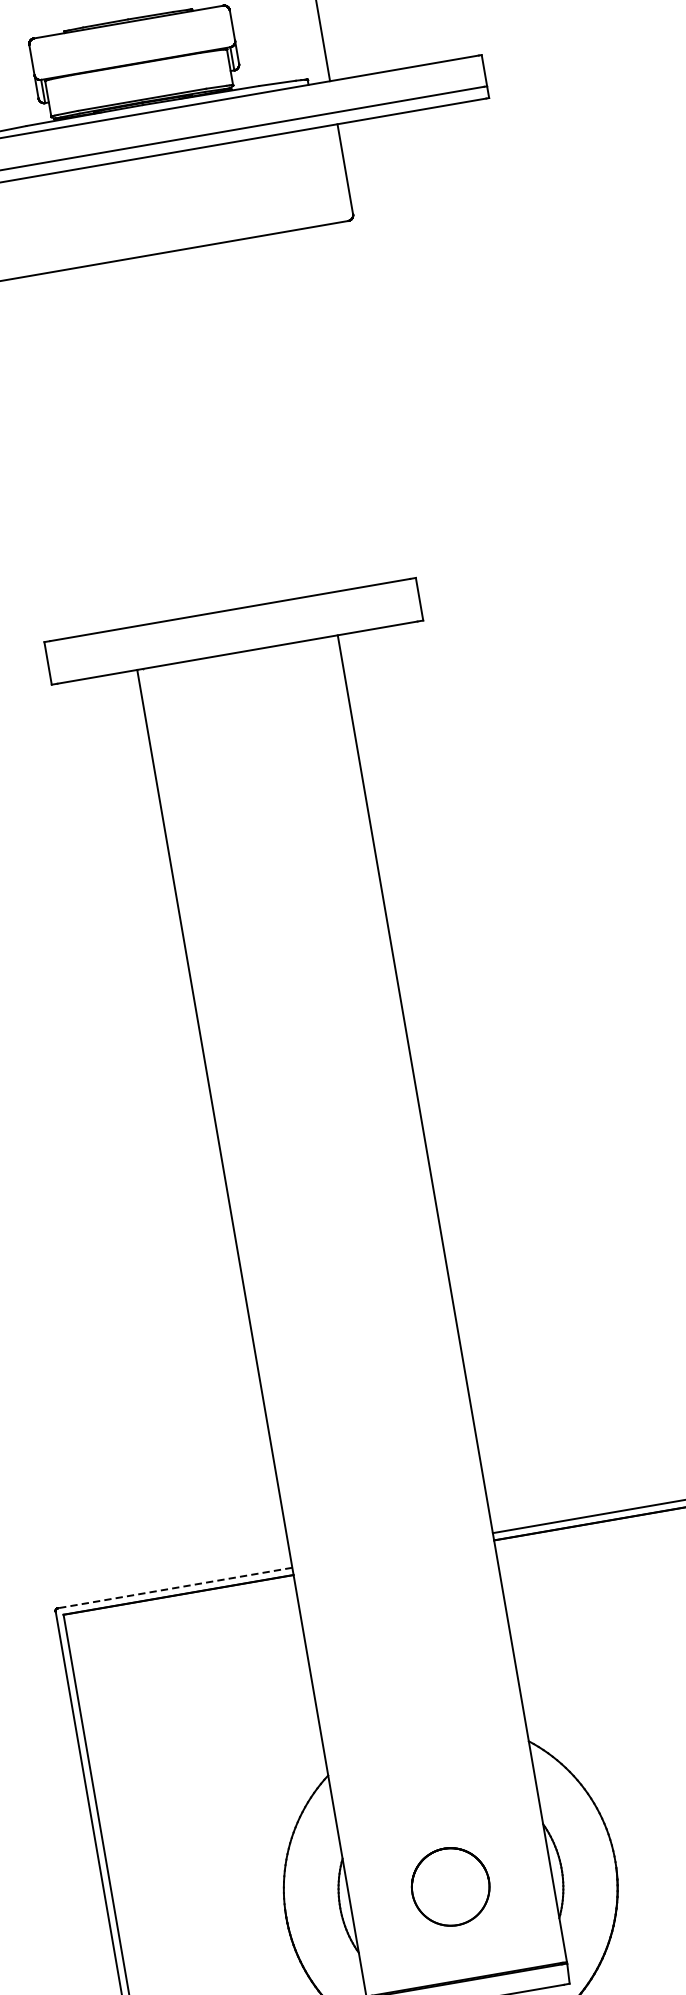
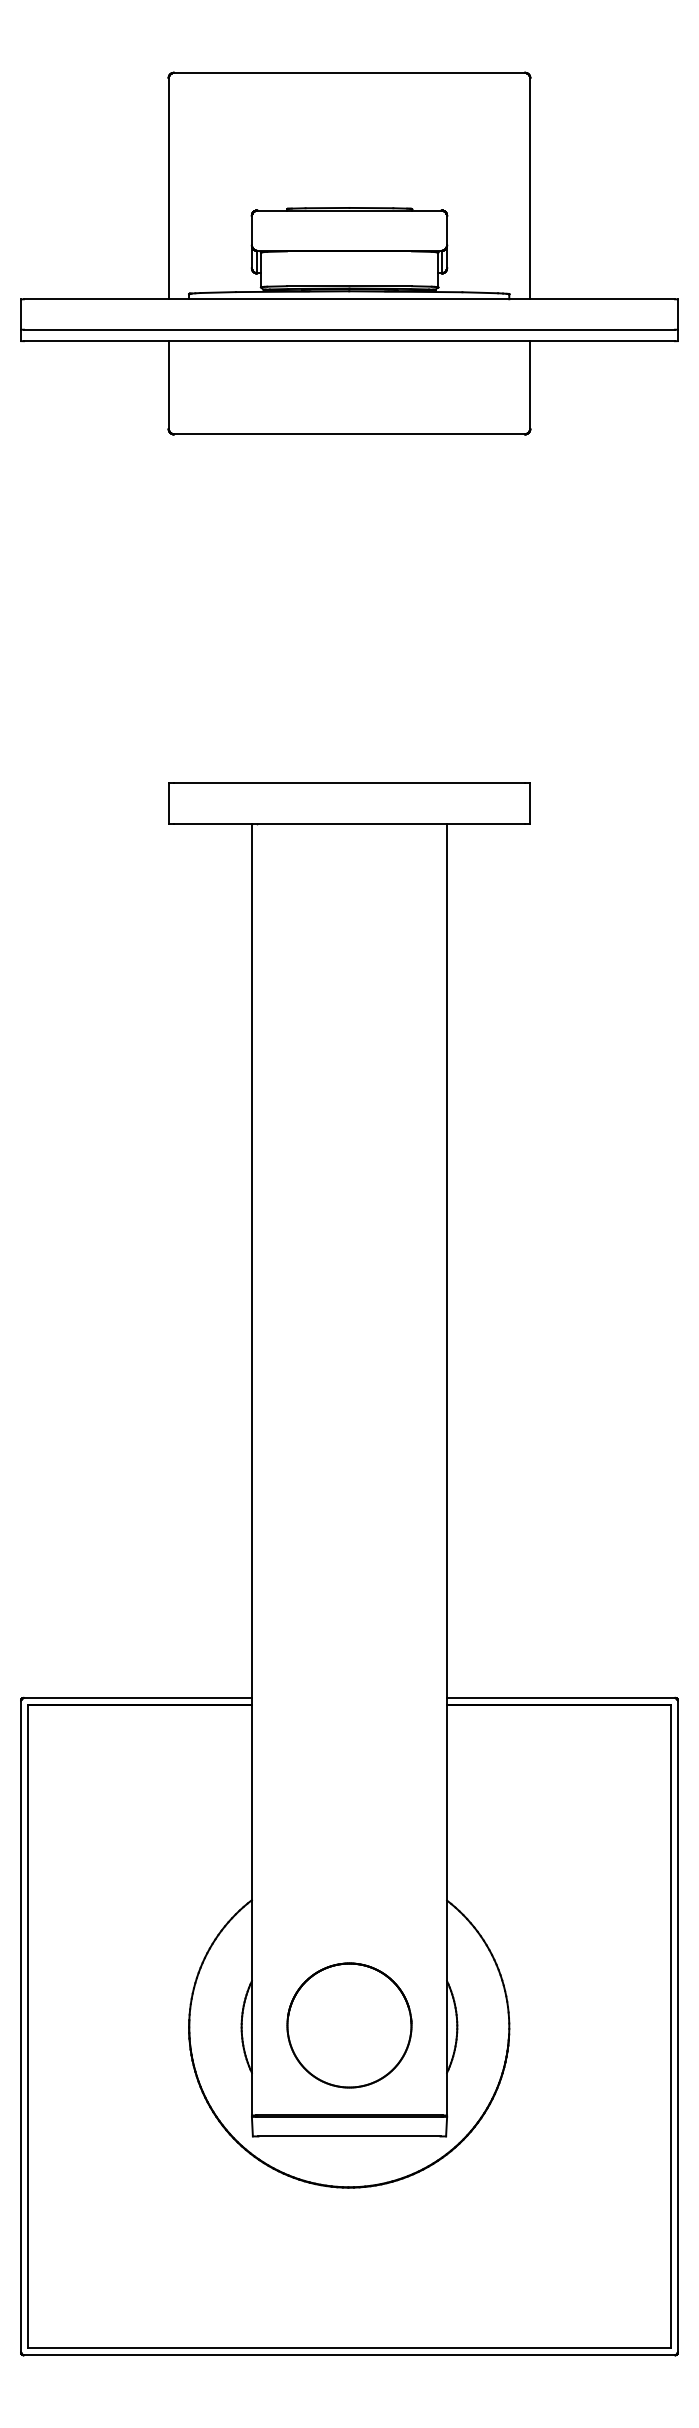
line: (174, 1588) -> (137, 1698), dashed -> solid
part: (450, 1886) -> (349, 2025), size x1.67

